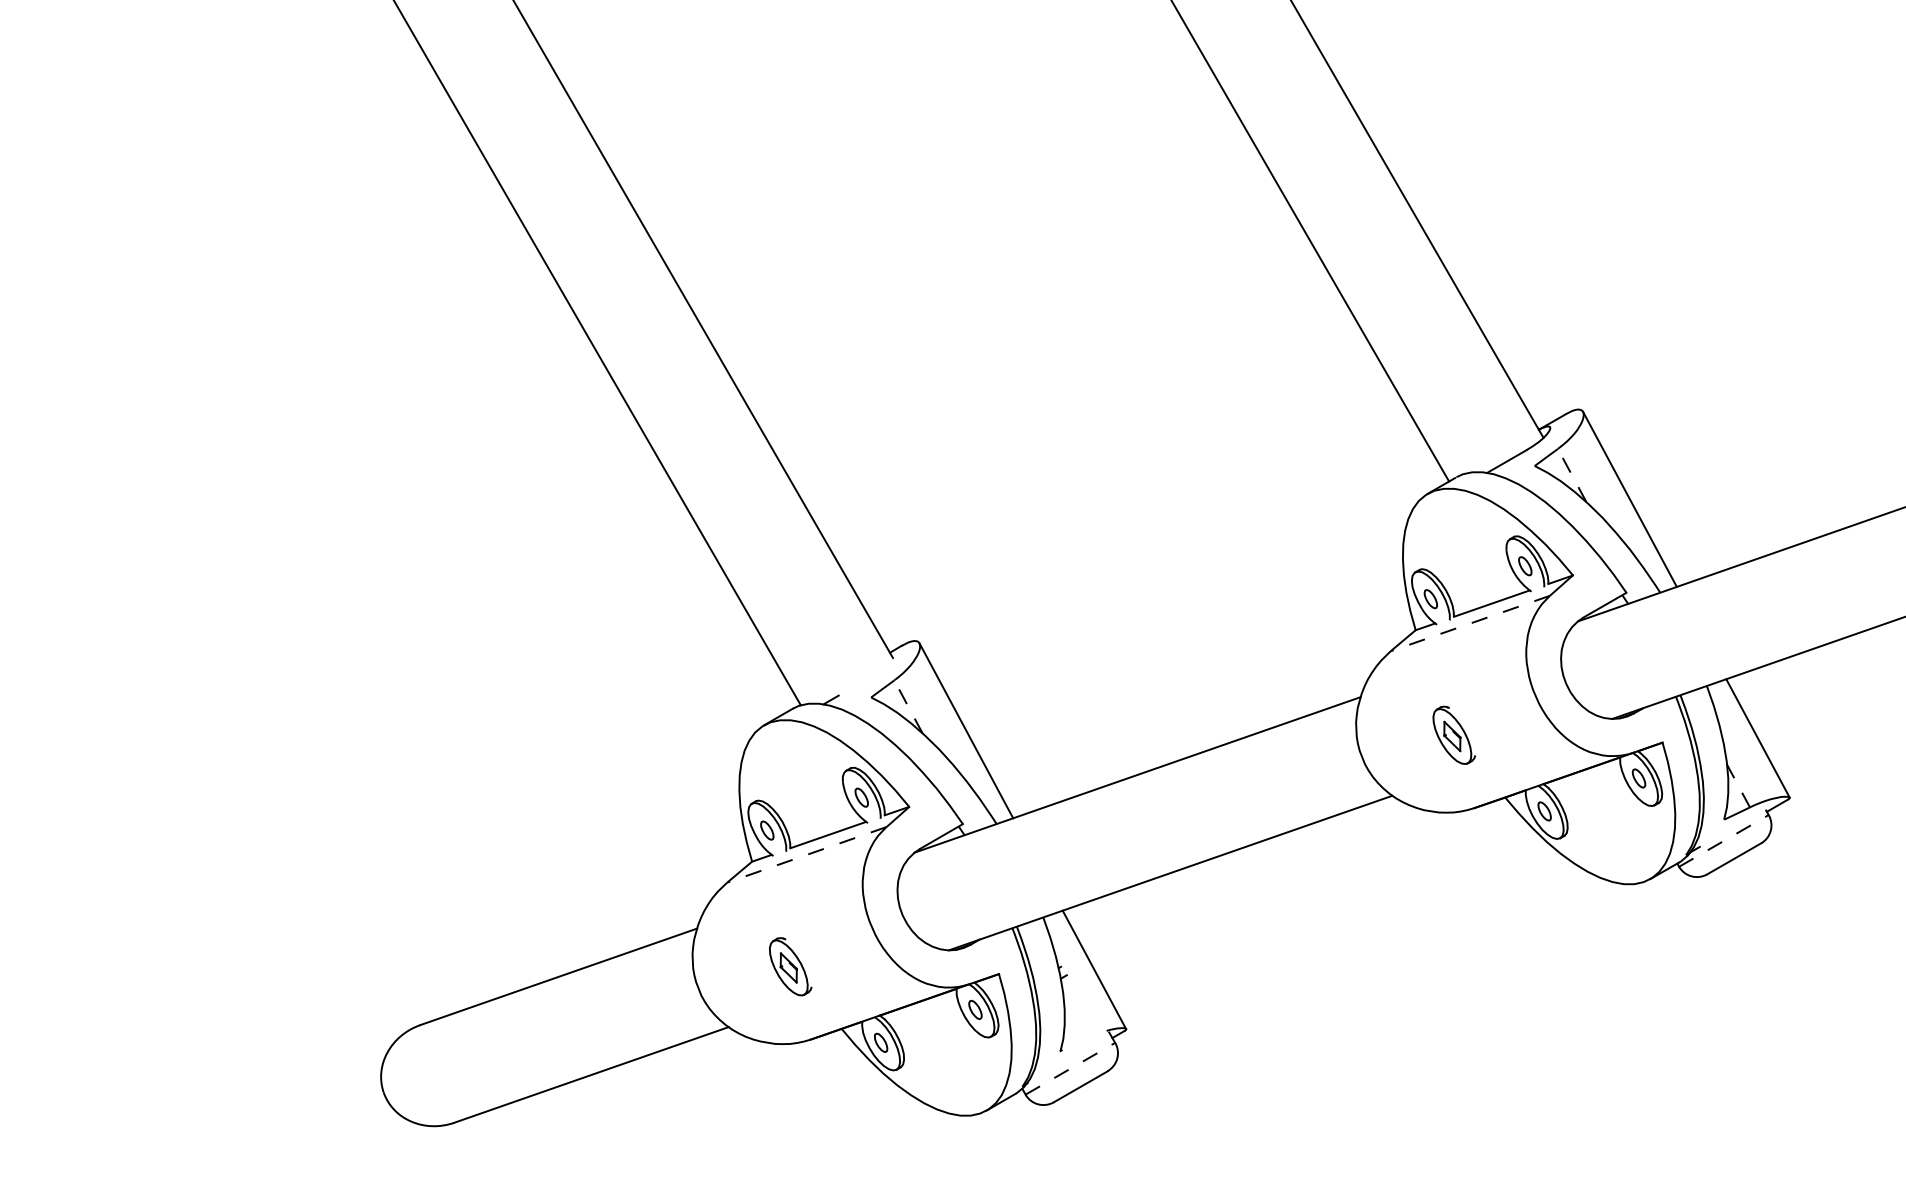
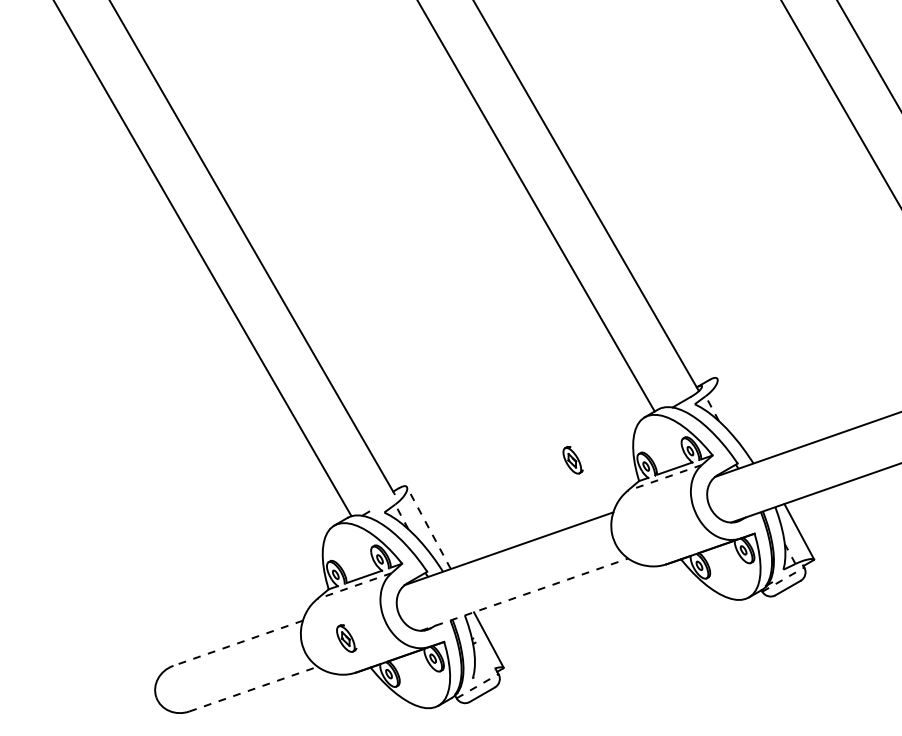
line: (1630, 498) -> (739, 419), removed
line: (965, 729) -> (428, 527), solid -> dashed
part: (1452, 735) -> (572, 460), moved
line: (1170, 872) -> (524, 594), solid -> dashed
line: (559, 977) -> (238, 643), solid -> dashed
line: (591, 1075) -> (253, 689), solid -> dashed

